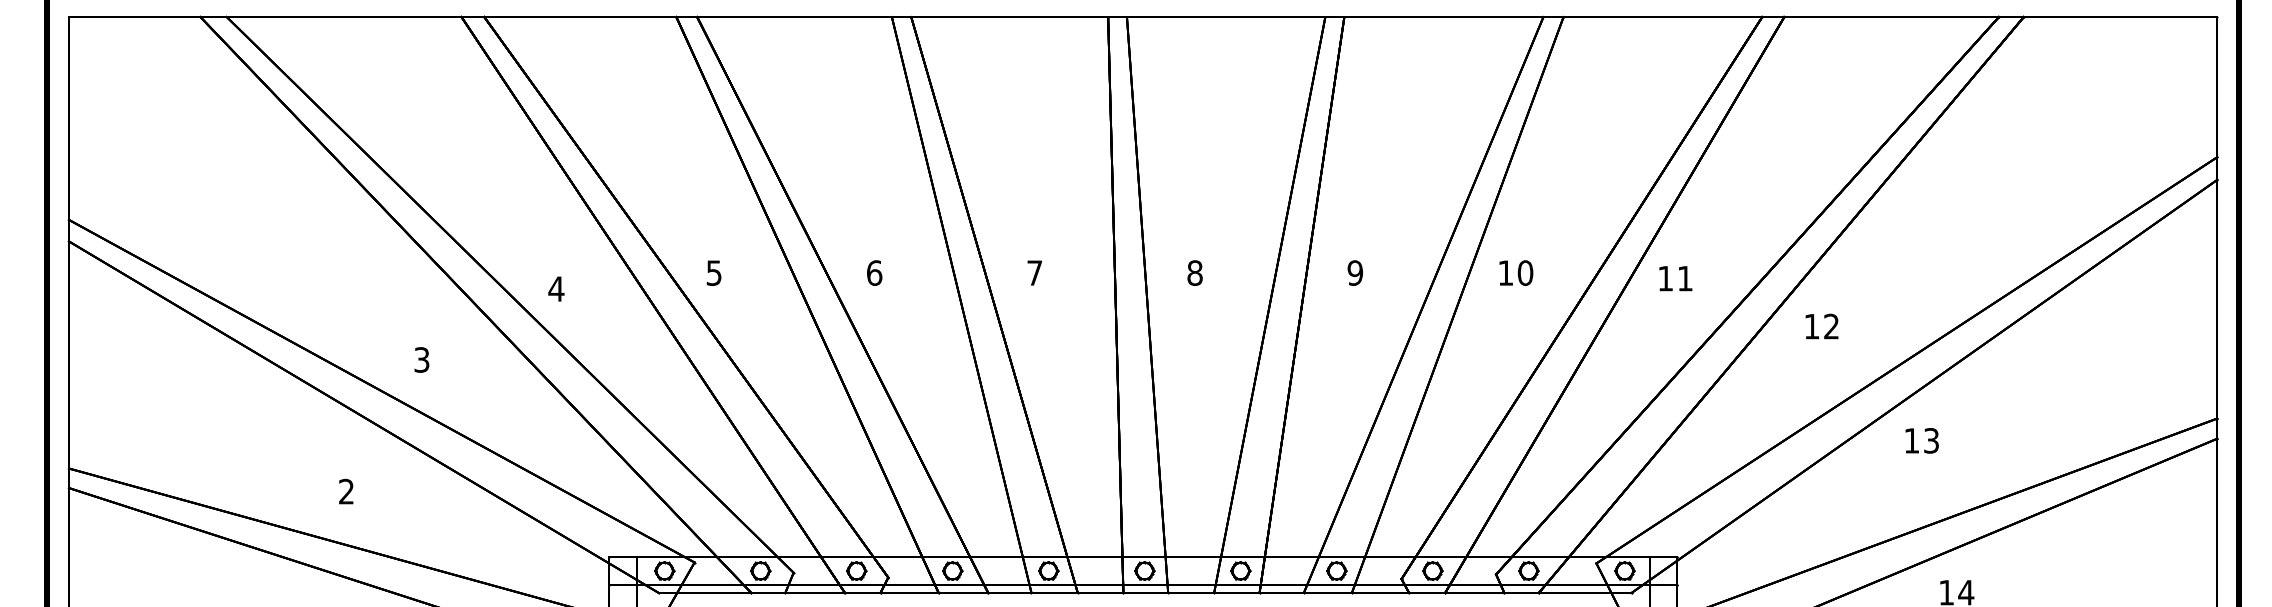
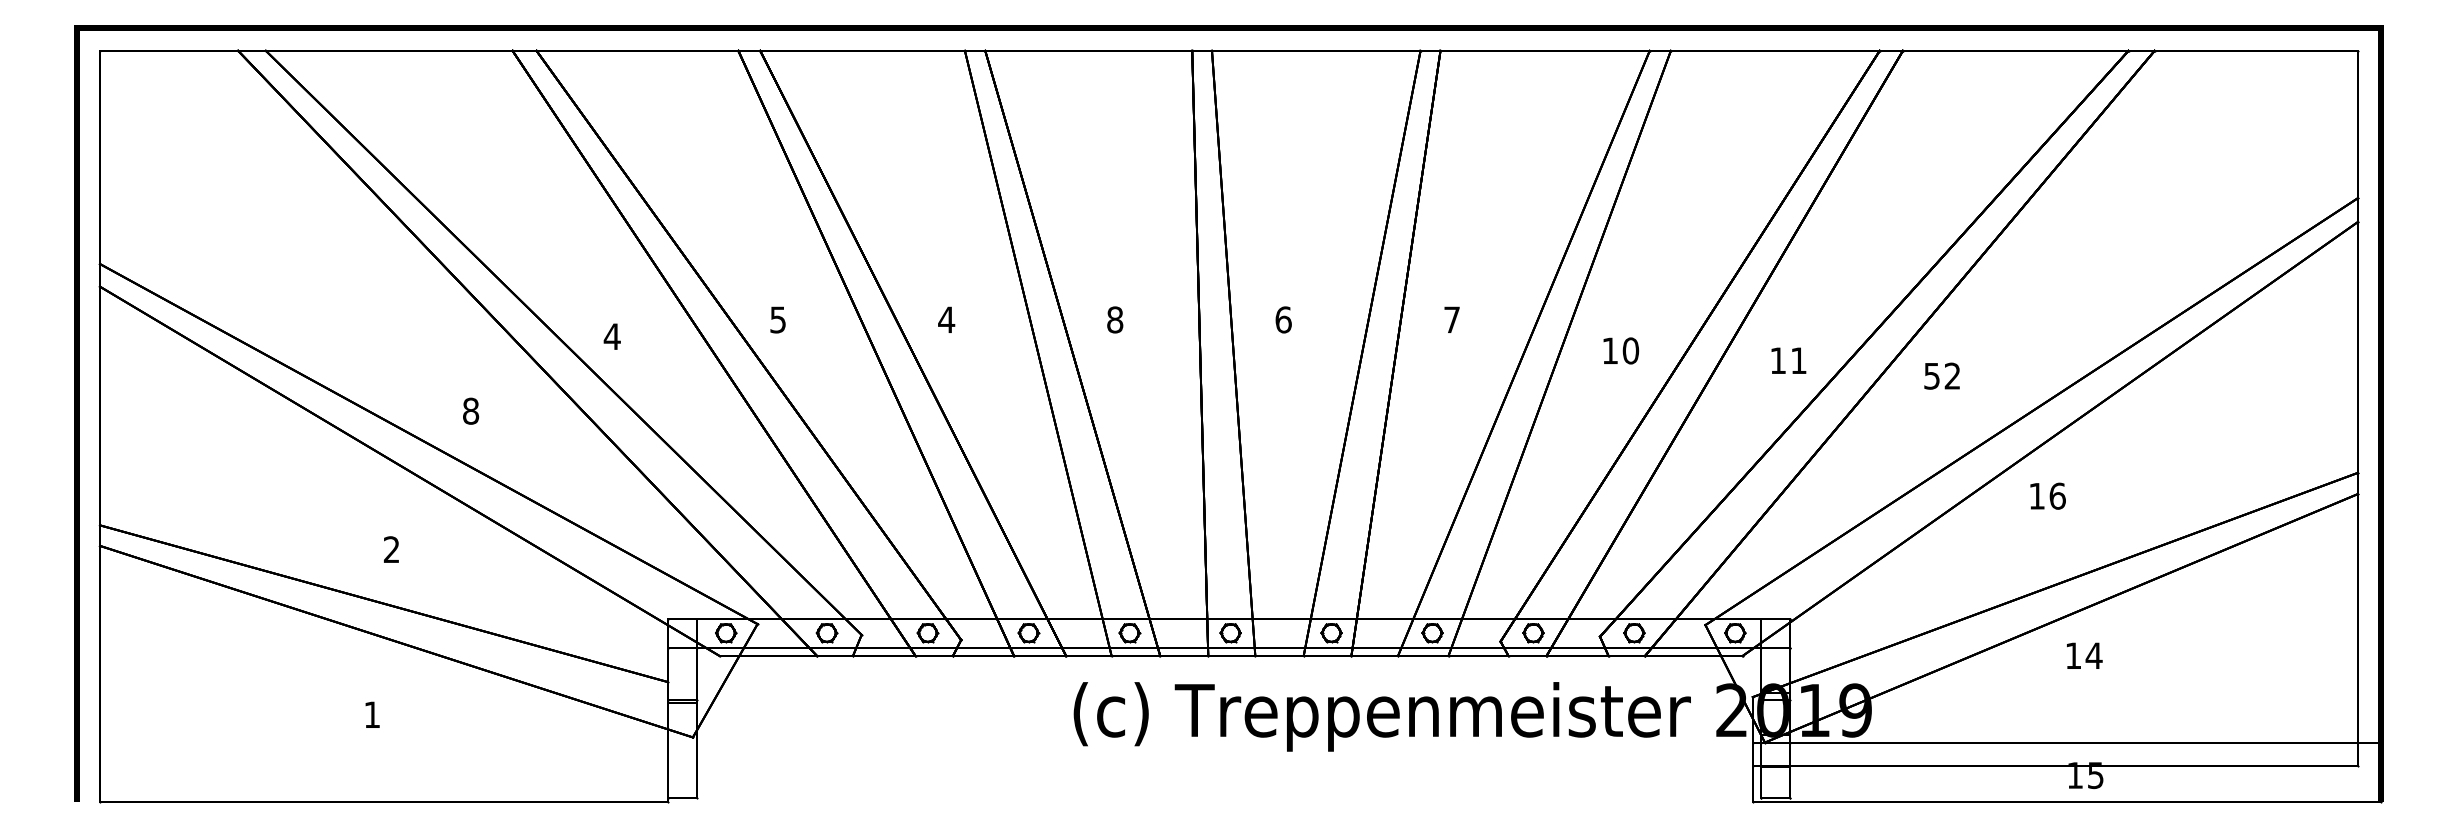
text: (874, 272) -> (946, 319), 6 -> 4
text: (1035, 272) -> (1115, 319), 7 -> 8
text: (1194, 272) -> (1283, 319), 8 -> 6
text: (1355, 272) -> (1452, 319), 9 -> 7
text: (1516, 272) -> (1621, 350), moved
text: (1675, 278) -> (1788, 360), moved
text: (1811, 326) -> (1931, 376), 12 -> 52
text: (422, 359) -> (471, 410), 3 -> 8
text: (1931, 440) -> (2057, 495), 13 -> 16

